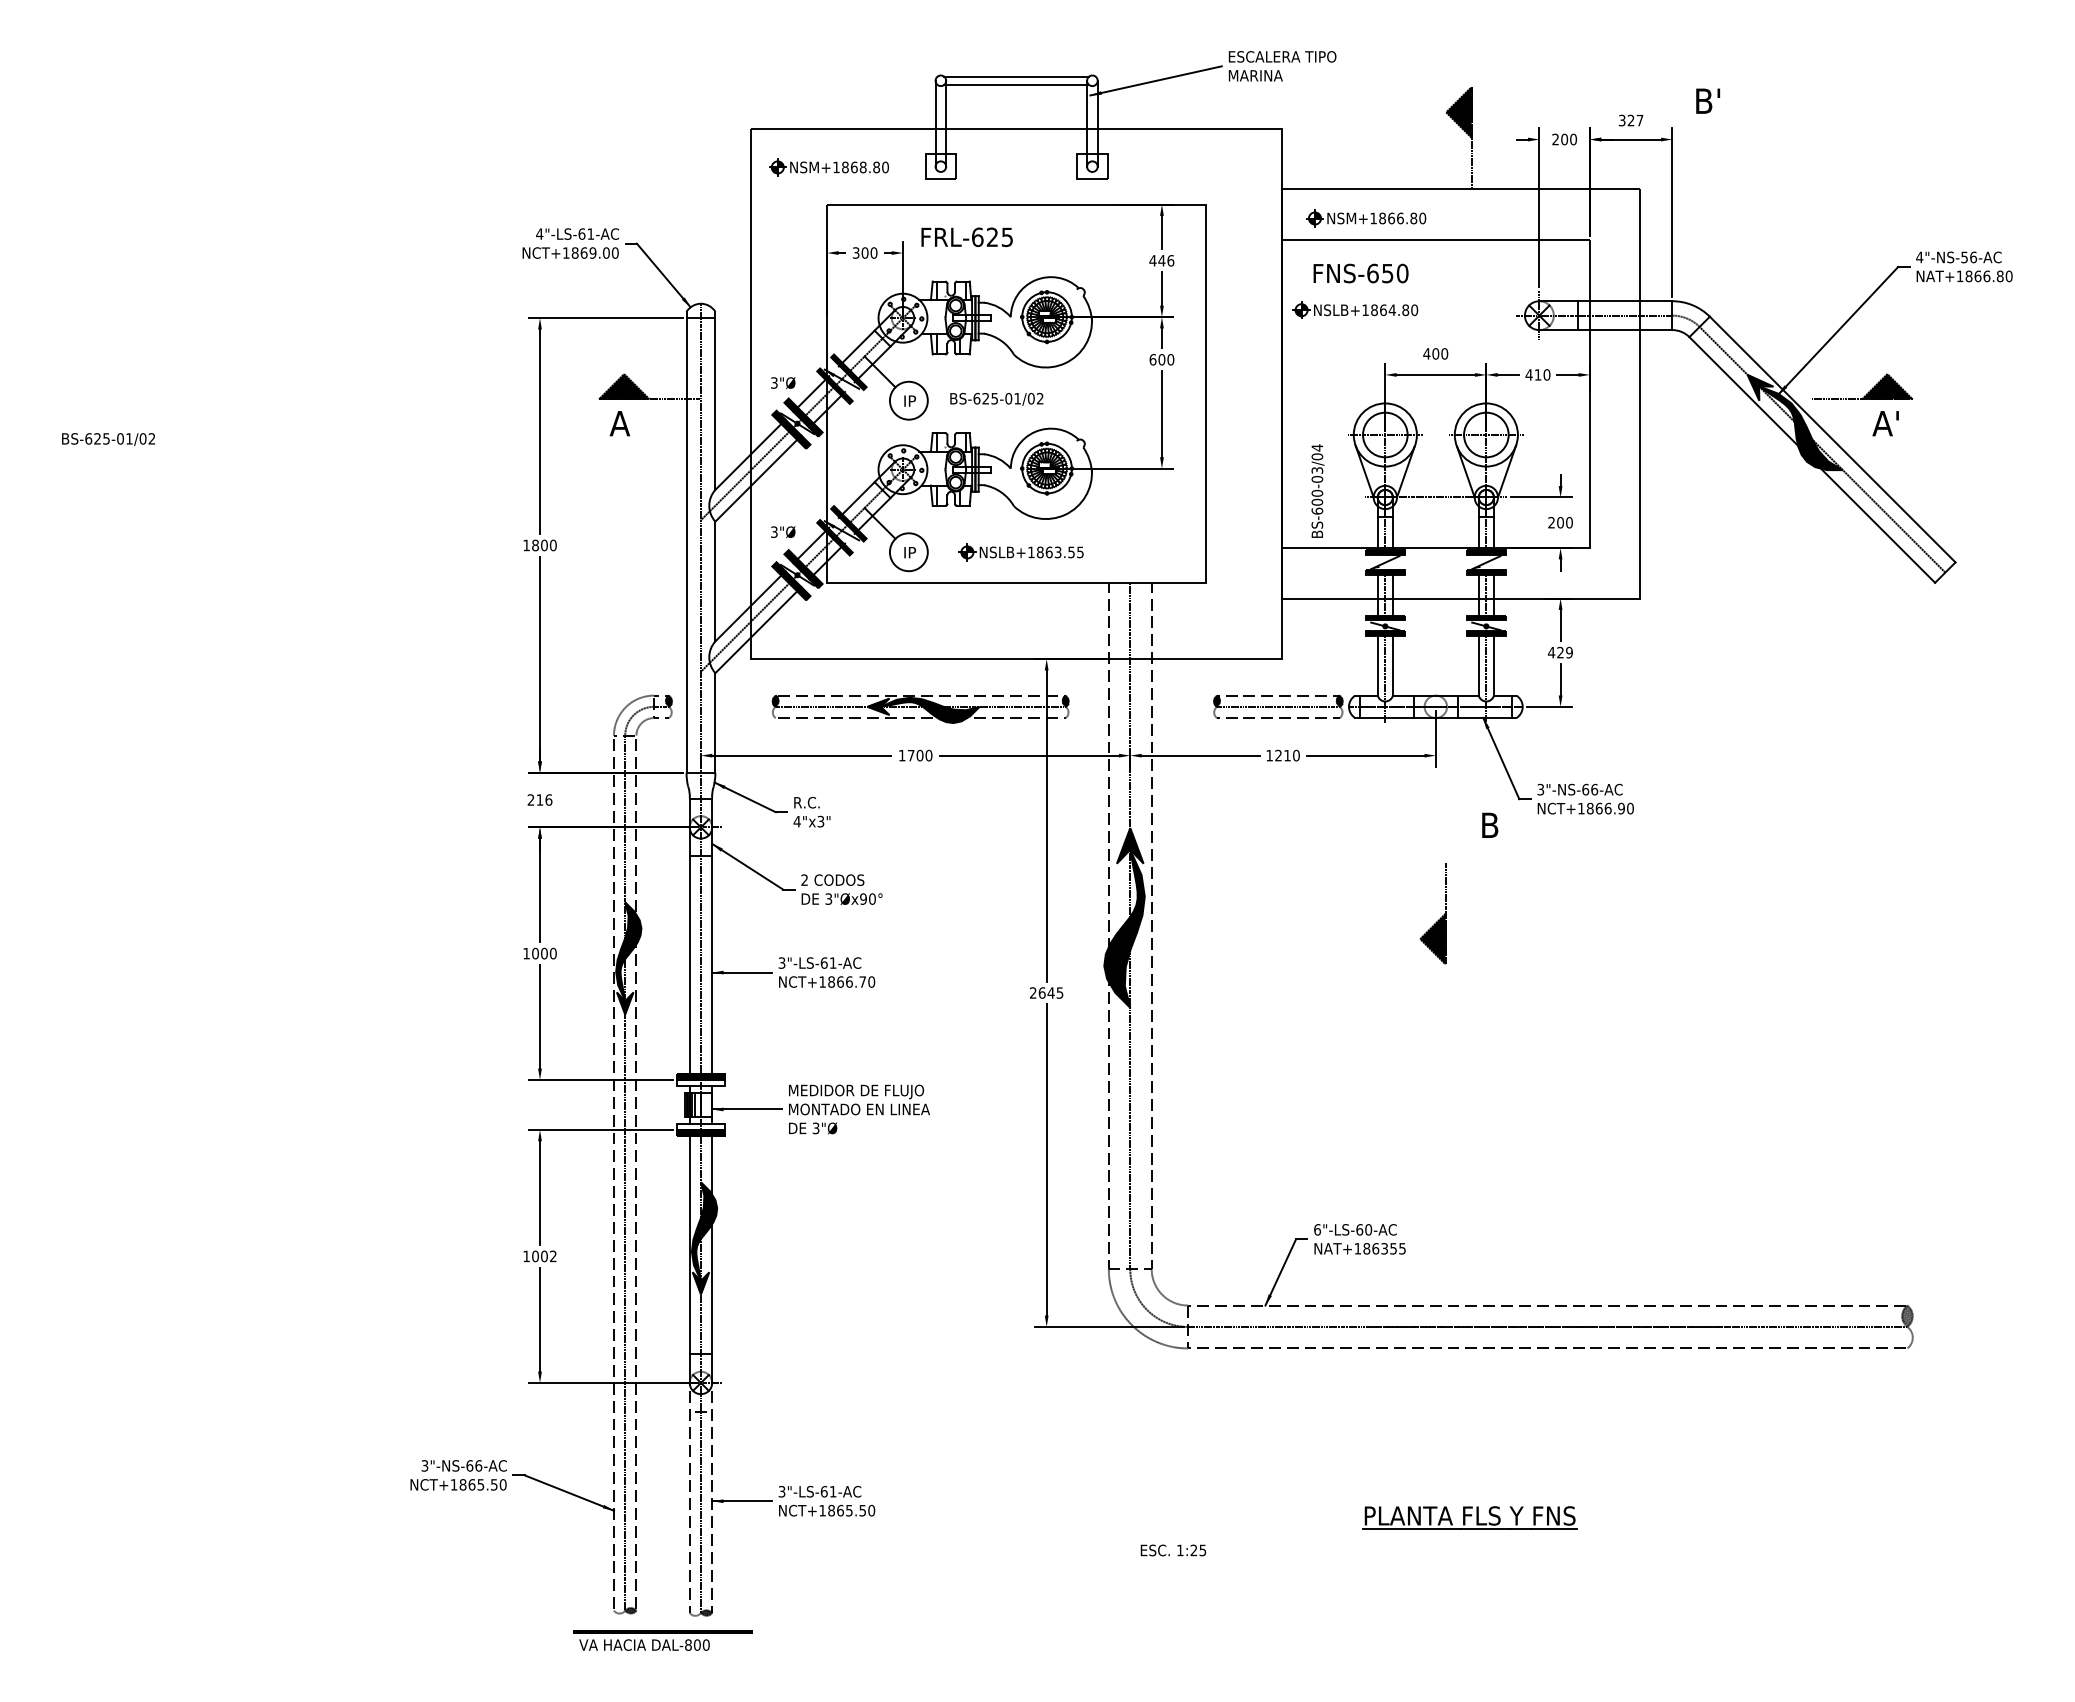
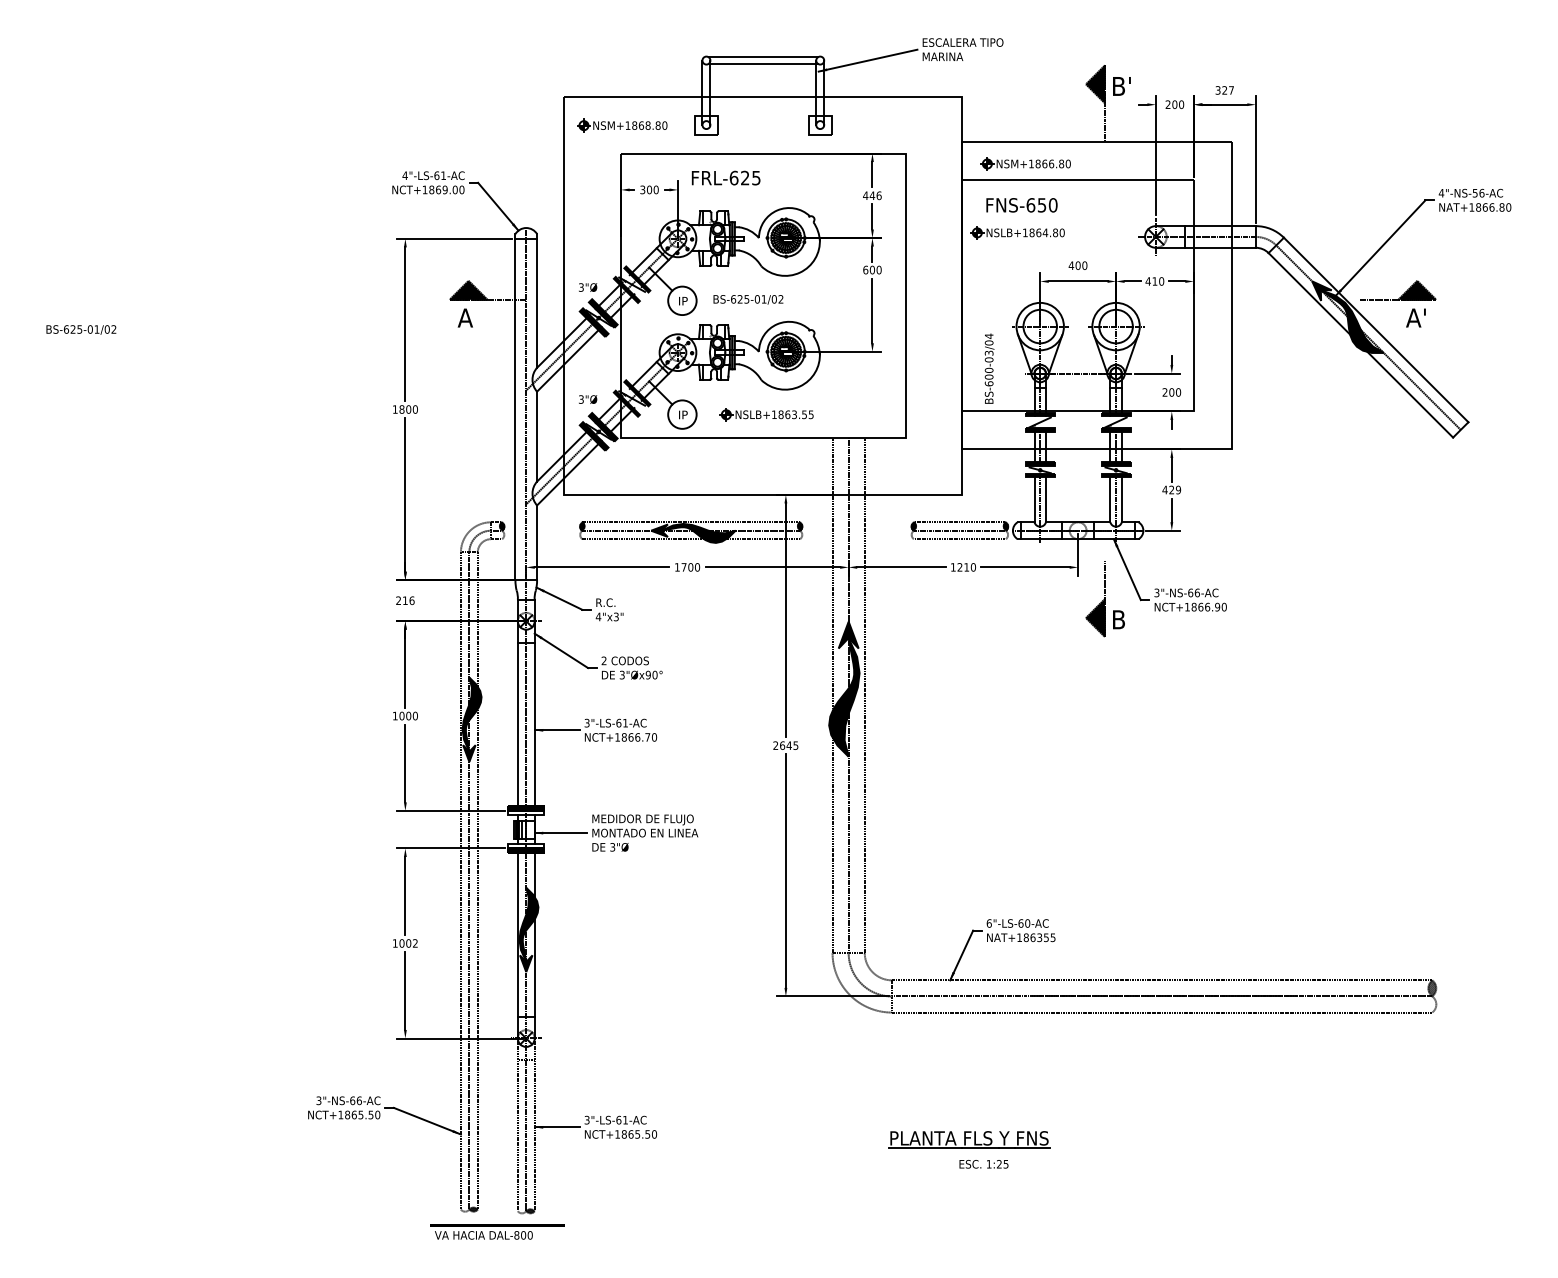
text: (1708, 100) -> (1122, 85), moved
part: (1438, 919) -> (1099, 603), moved
part: (1469, 1517) -> (969, 1139), moved
text: (1173, 1550) -> (984, 1164), moved

